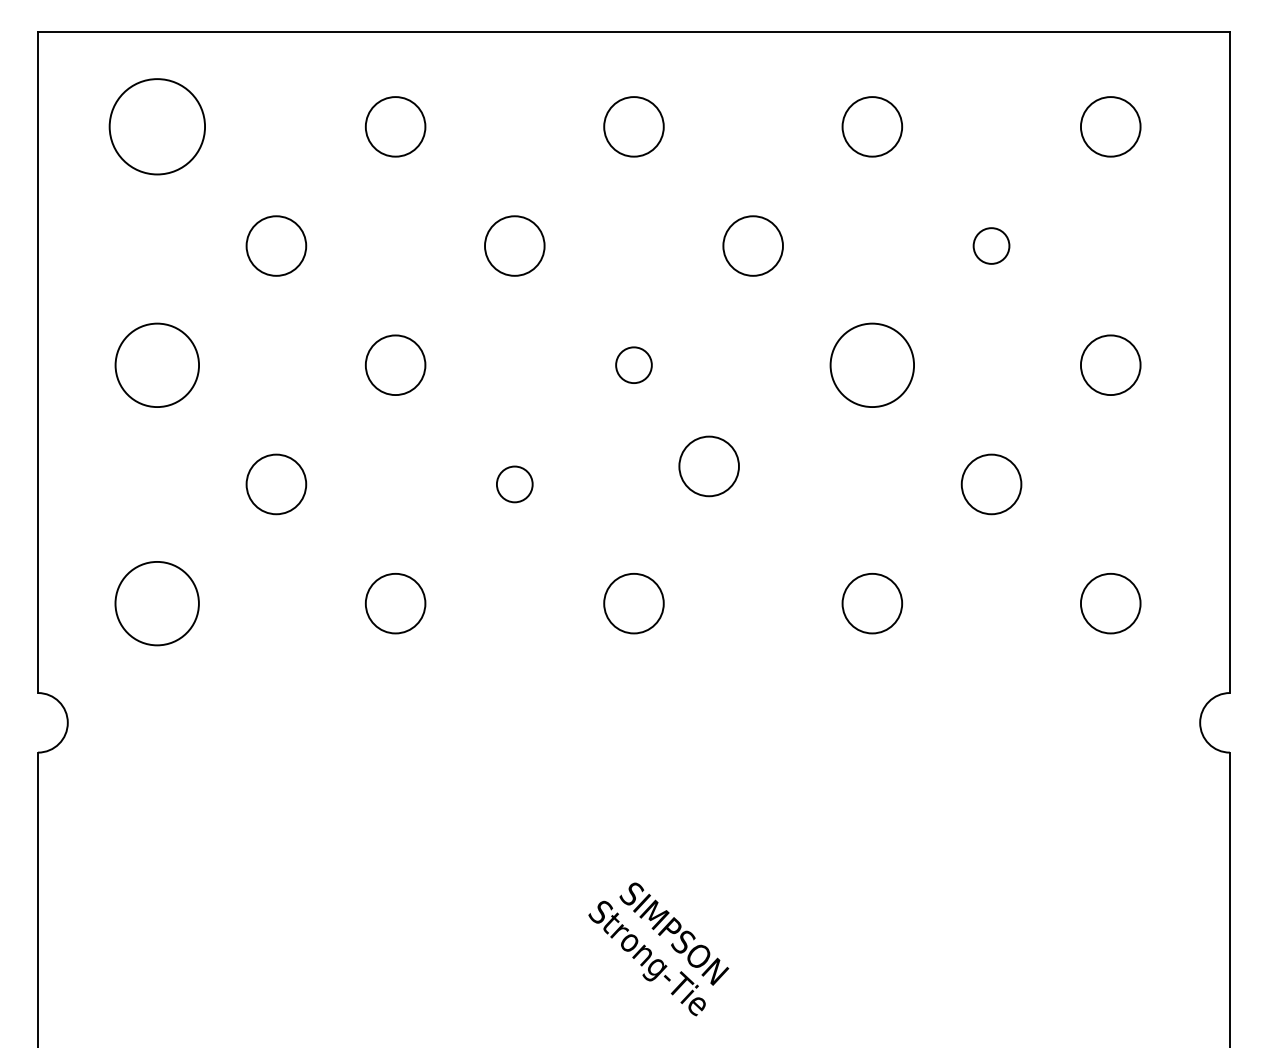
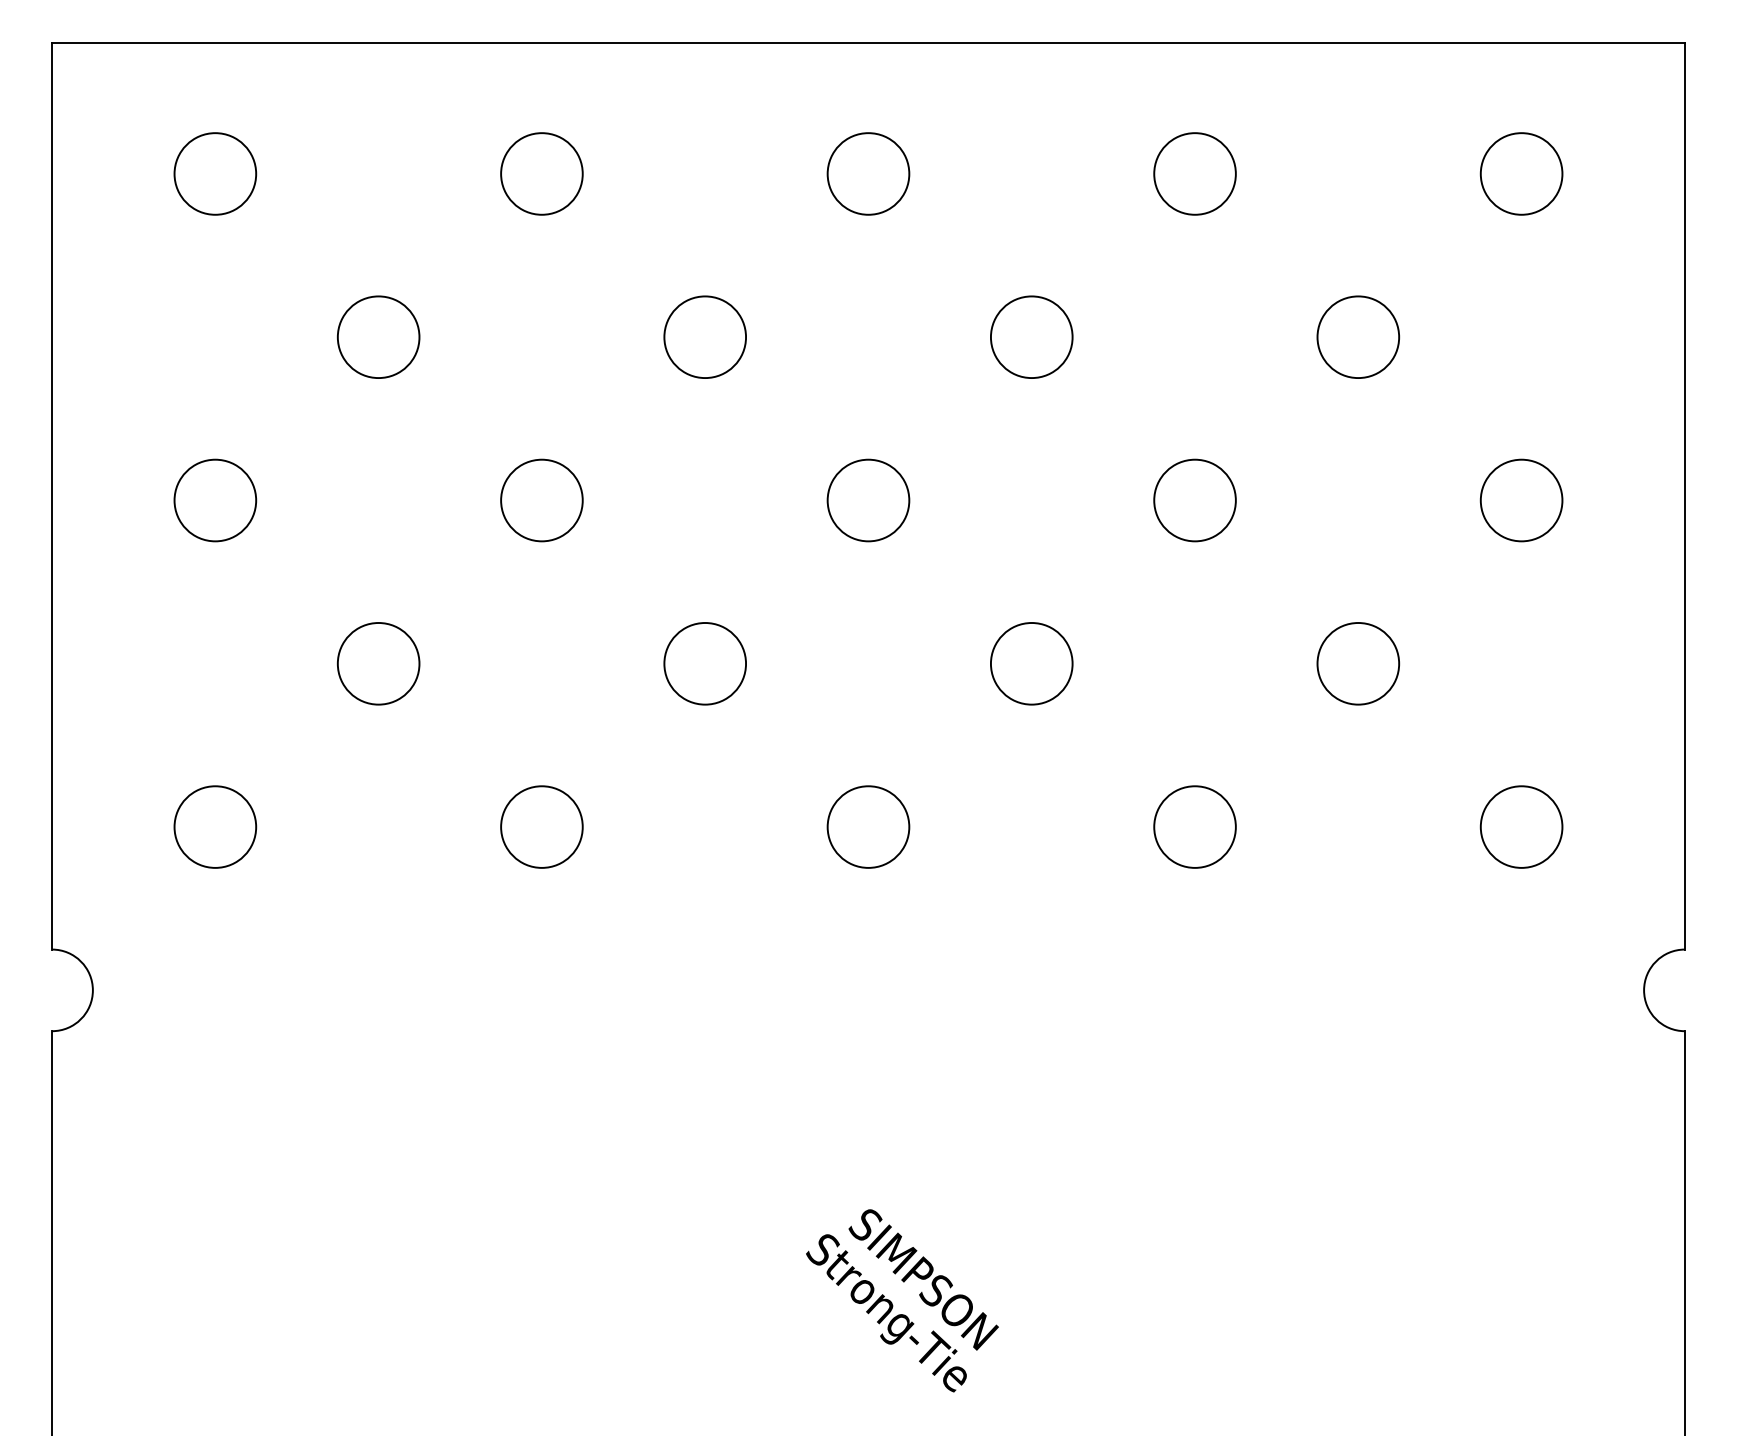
circle: (156, 126) -> (214, 173), size x0.62
circle: (991, 245) -> (1358, 336), size x1.67
circle: (156, 364) -> (214, 499), size x0.71
circle: (872, 364) -> (1195, 499), size x0.71
circle: (633, 365) -> (867, 500), size x1.67
circle: (708, 466) -> (1030, 663), moved
circle: (514, 484) -> (704, 663), size x1.67
circle: (157, 603) -> (215, 826), size x0.71

